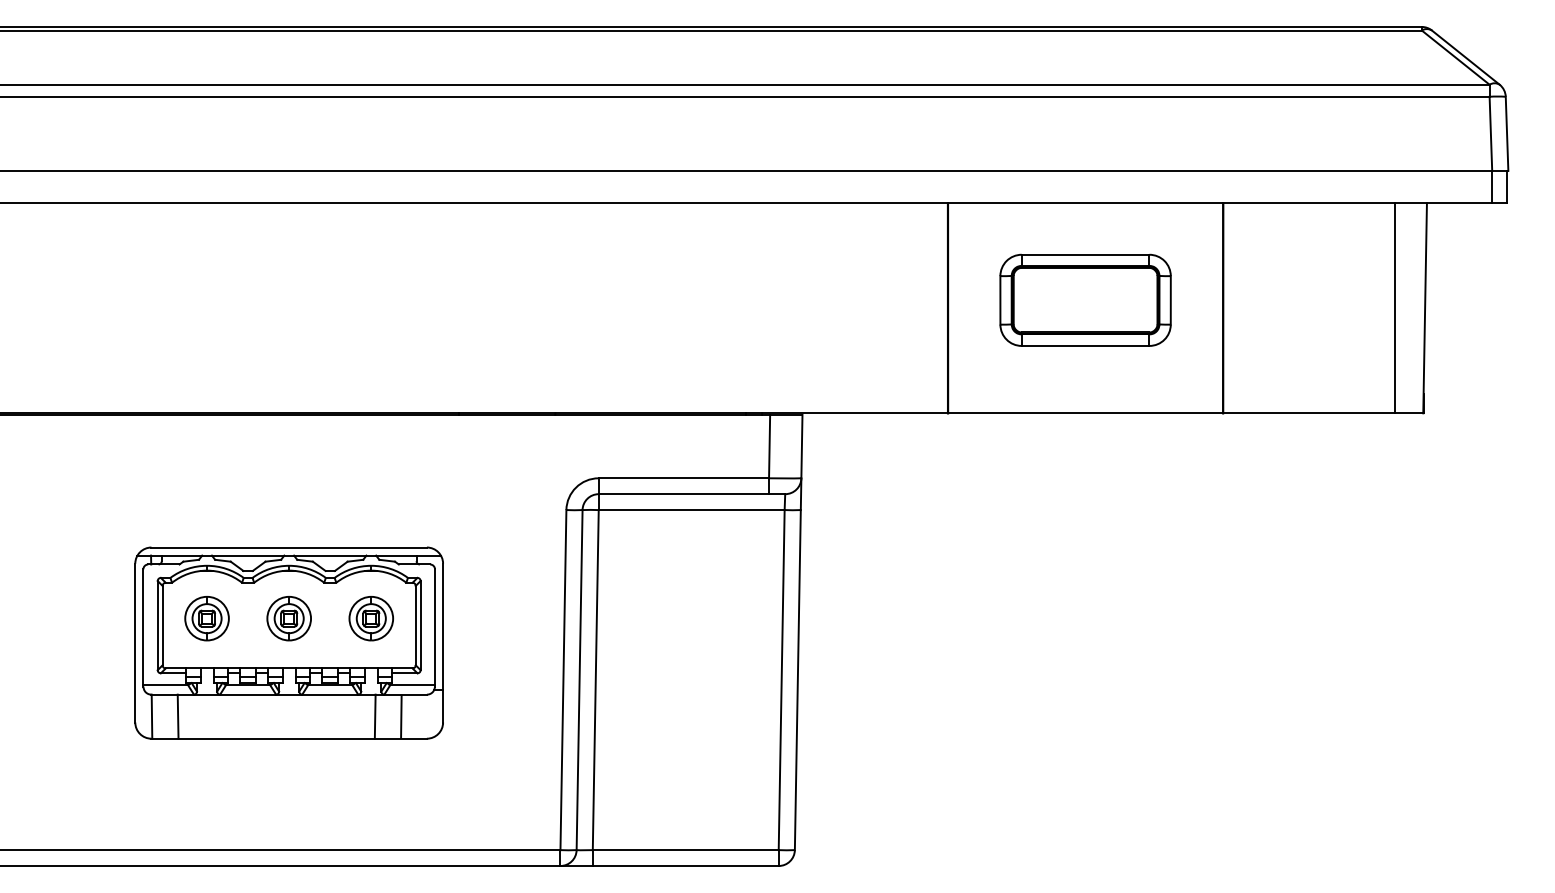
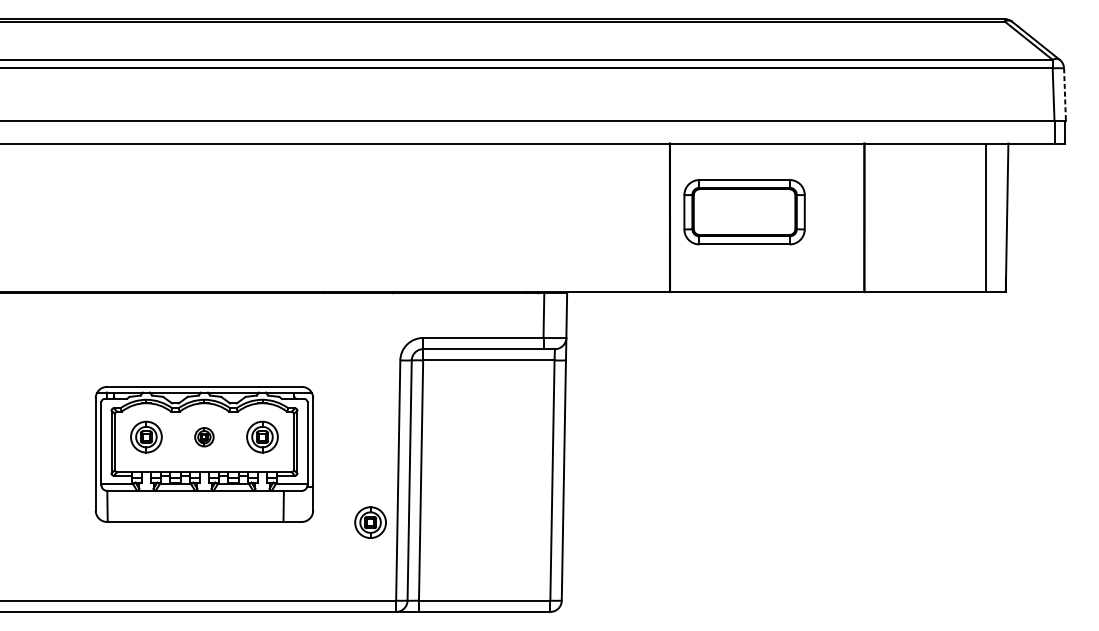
line: (1507, 134) -> (1065, 95), solid -> dashed
part: (1085, 299) -> (744, 211), moved
part: (288, 618) -> (203, 437), size x0.6
line: (177, 716) -> (125, 506), removed
line: (374, 716) -> (264, 506), removed
part: (523, 739) -> (370, 522), added

